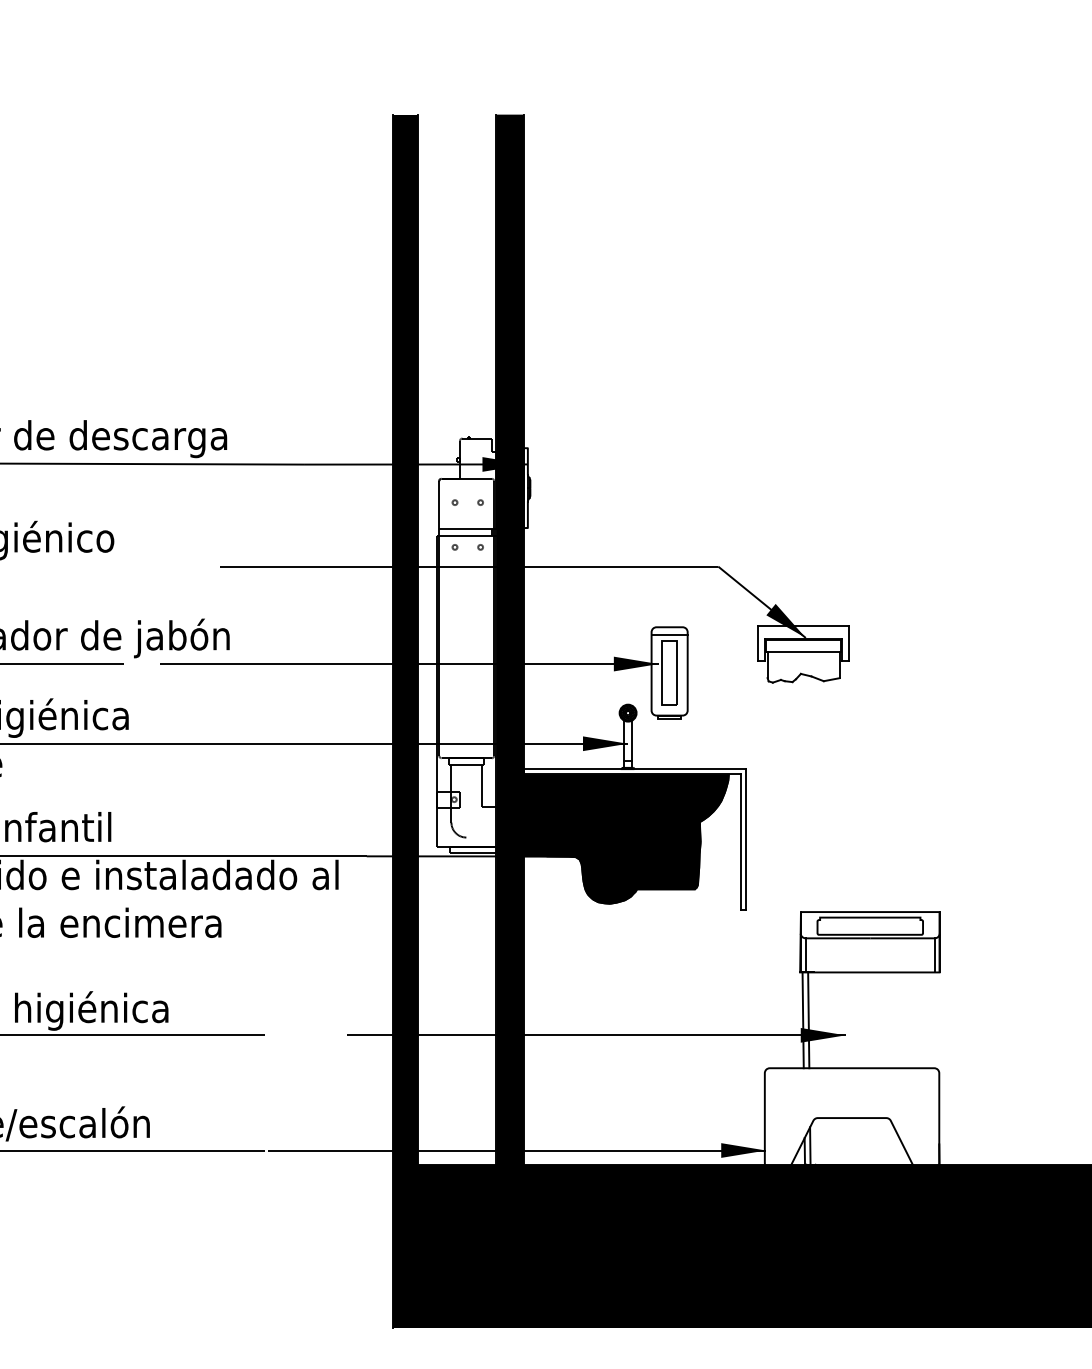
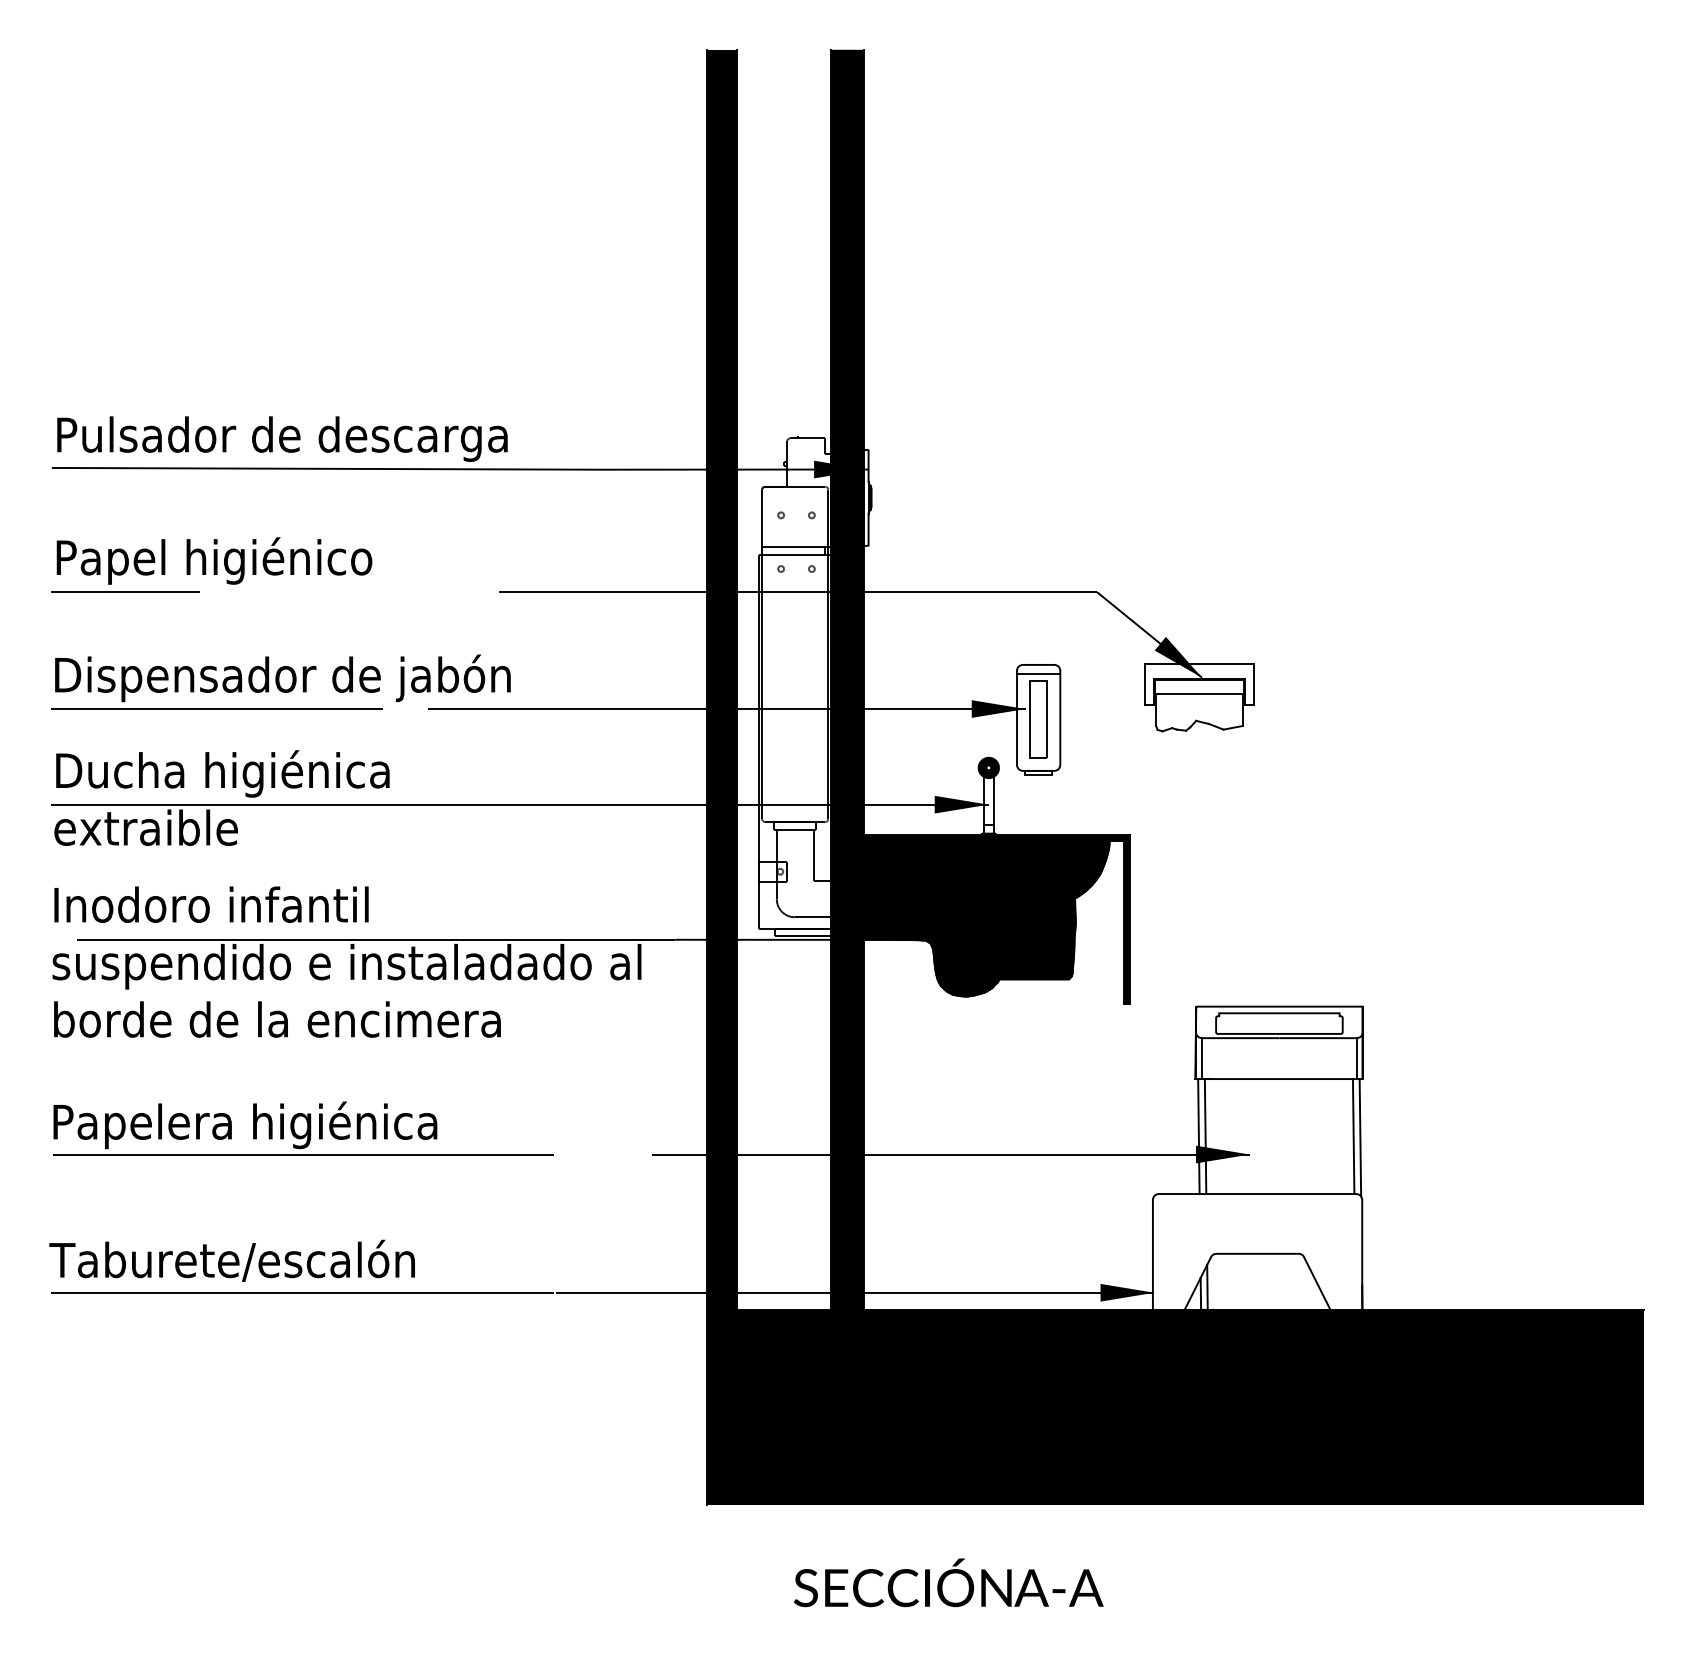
line: (481, 837) -> (812, 917), added
fill: (634, 839) -> (996, 919), added
line: (932, 1020) -> (1353, 1136), added
line: (937, 1021) -> (1360, 1137), added

